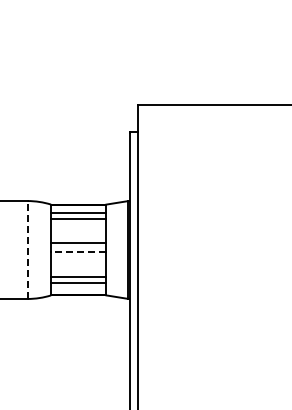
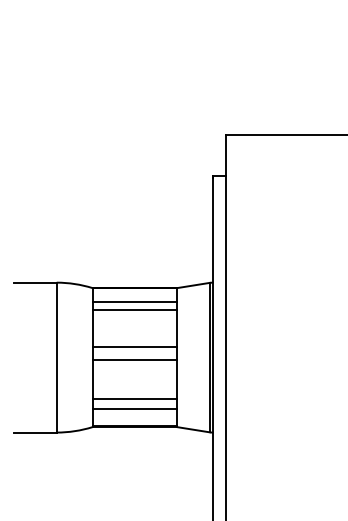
line: (27, 250) -> (56, 358), dashed -> solid
line: (78, 251) -> (134, 359), dashed -> solid

